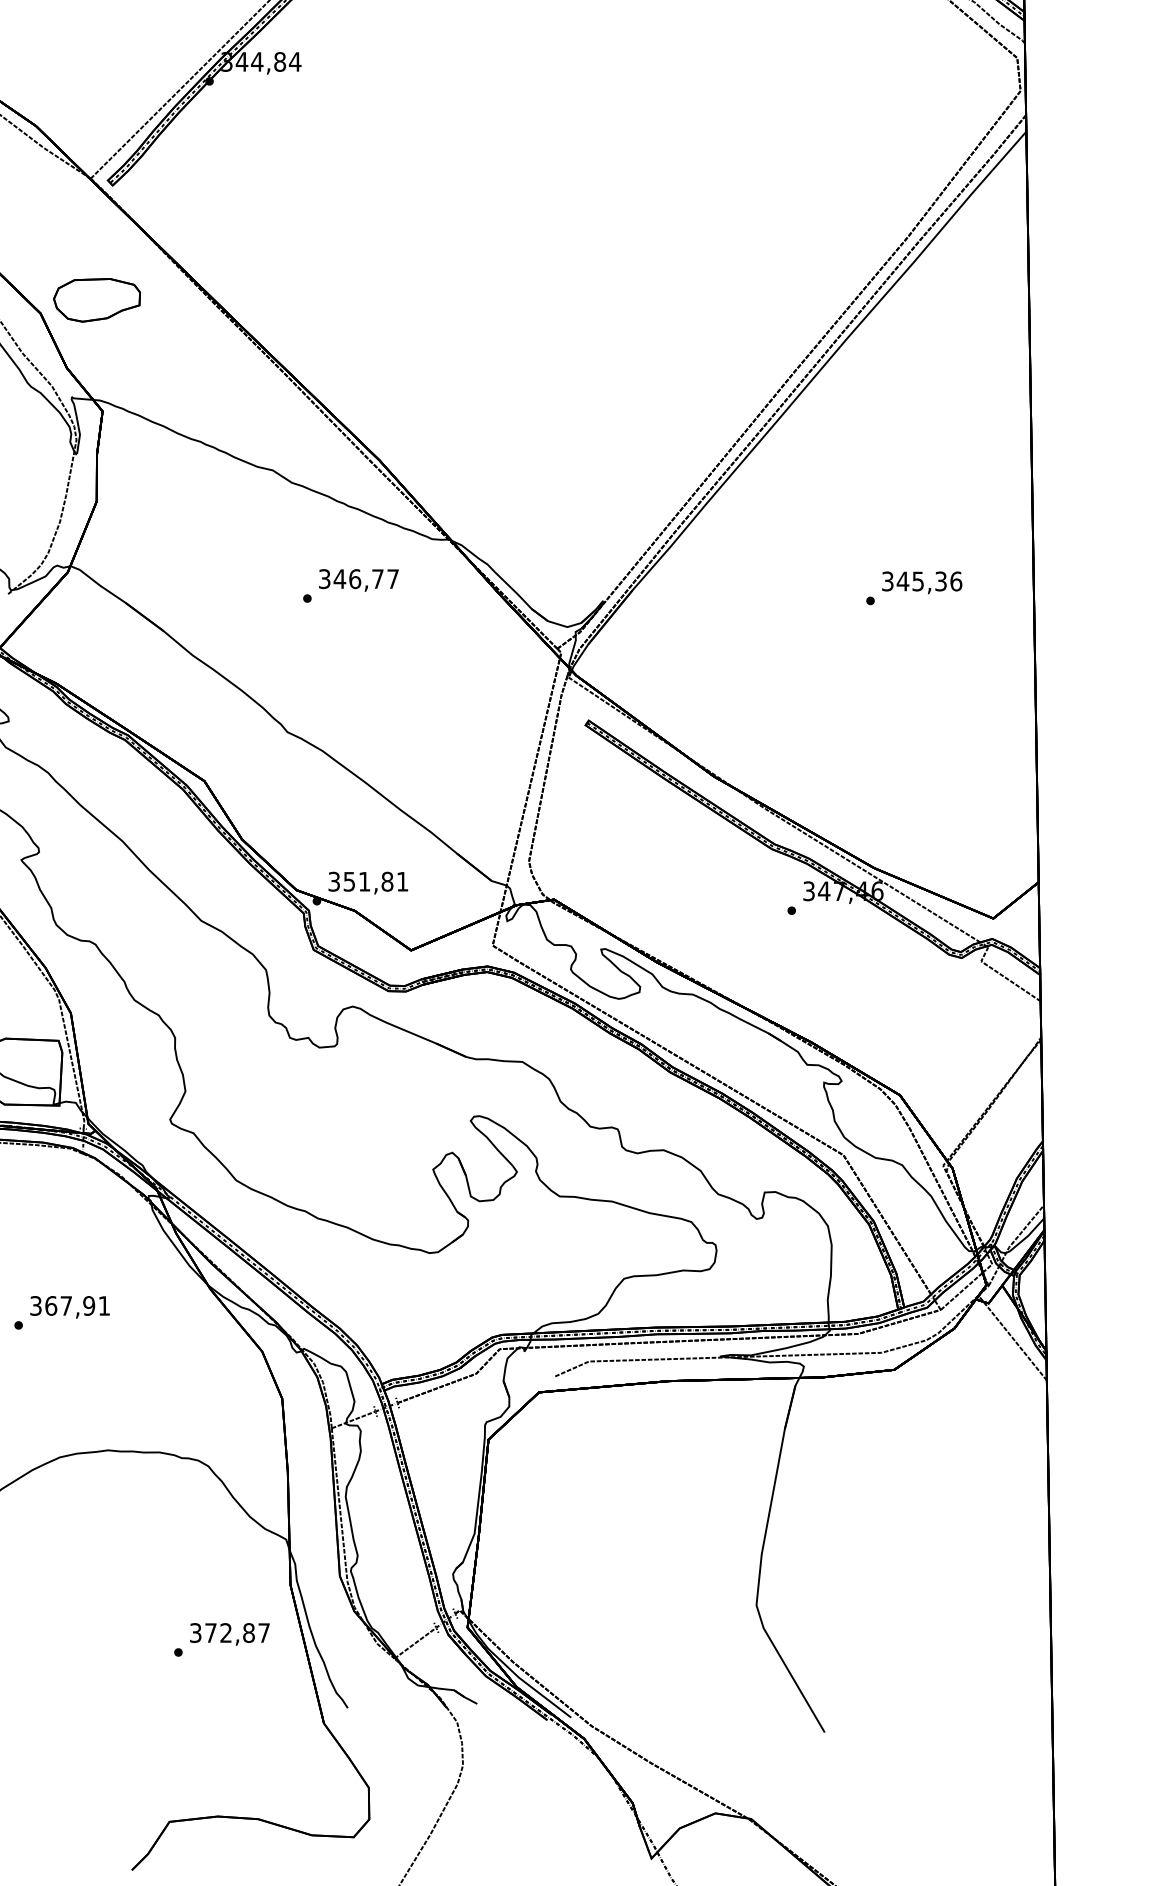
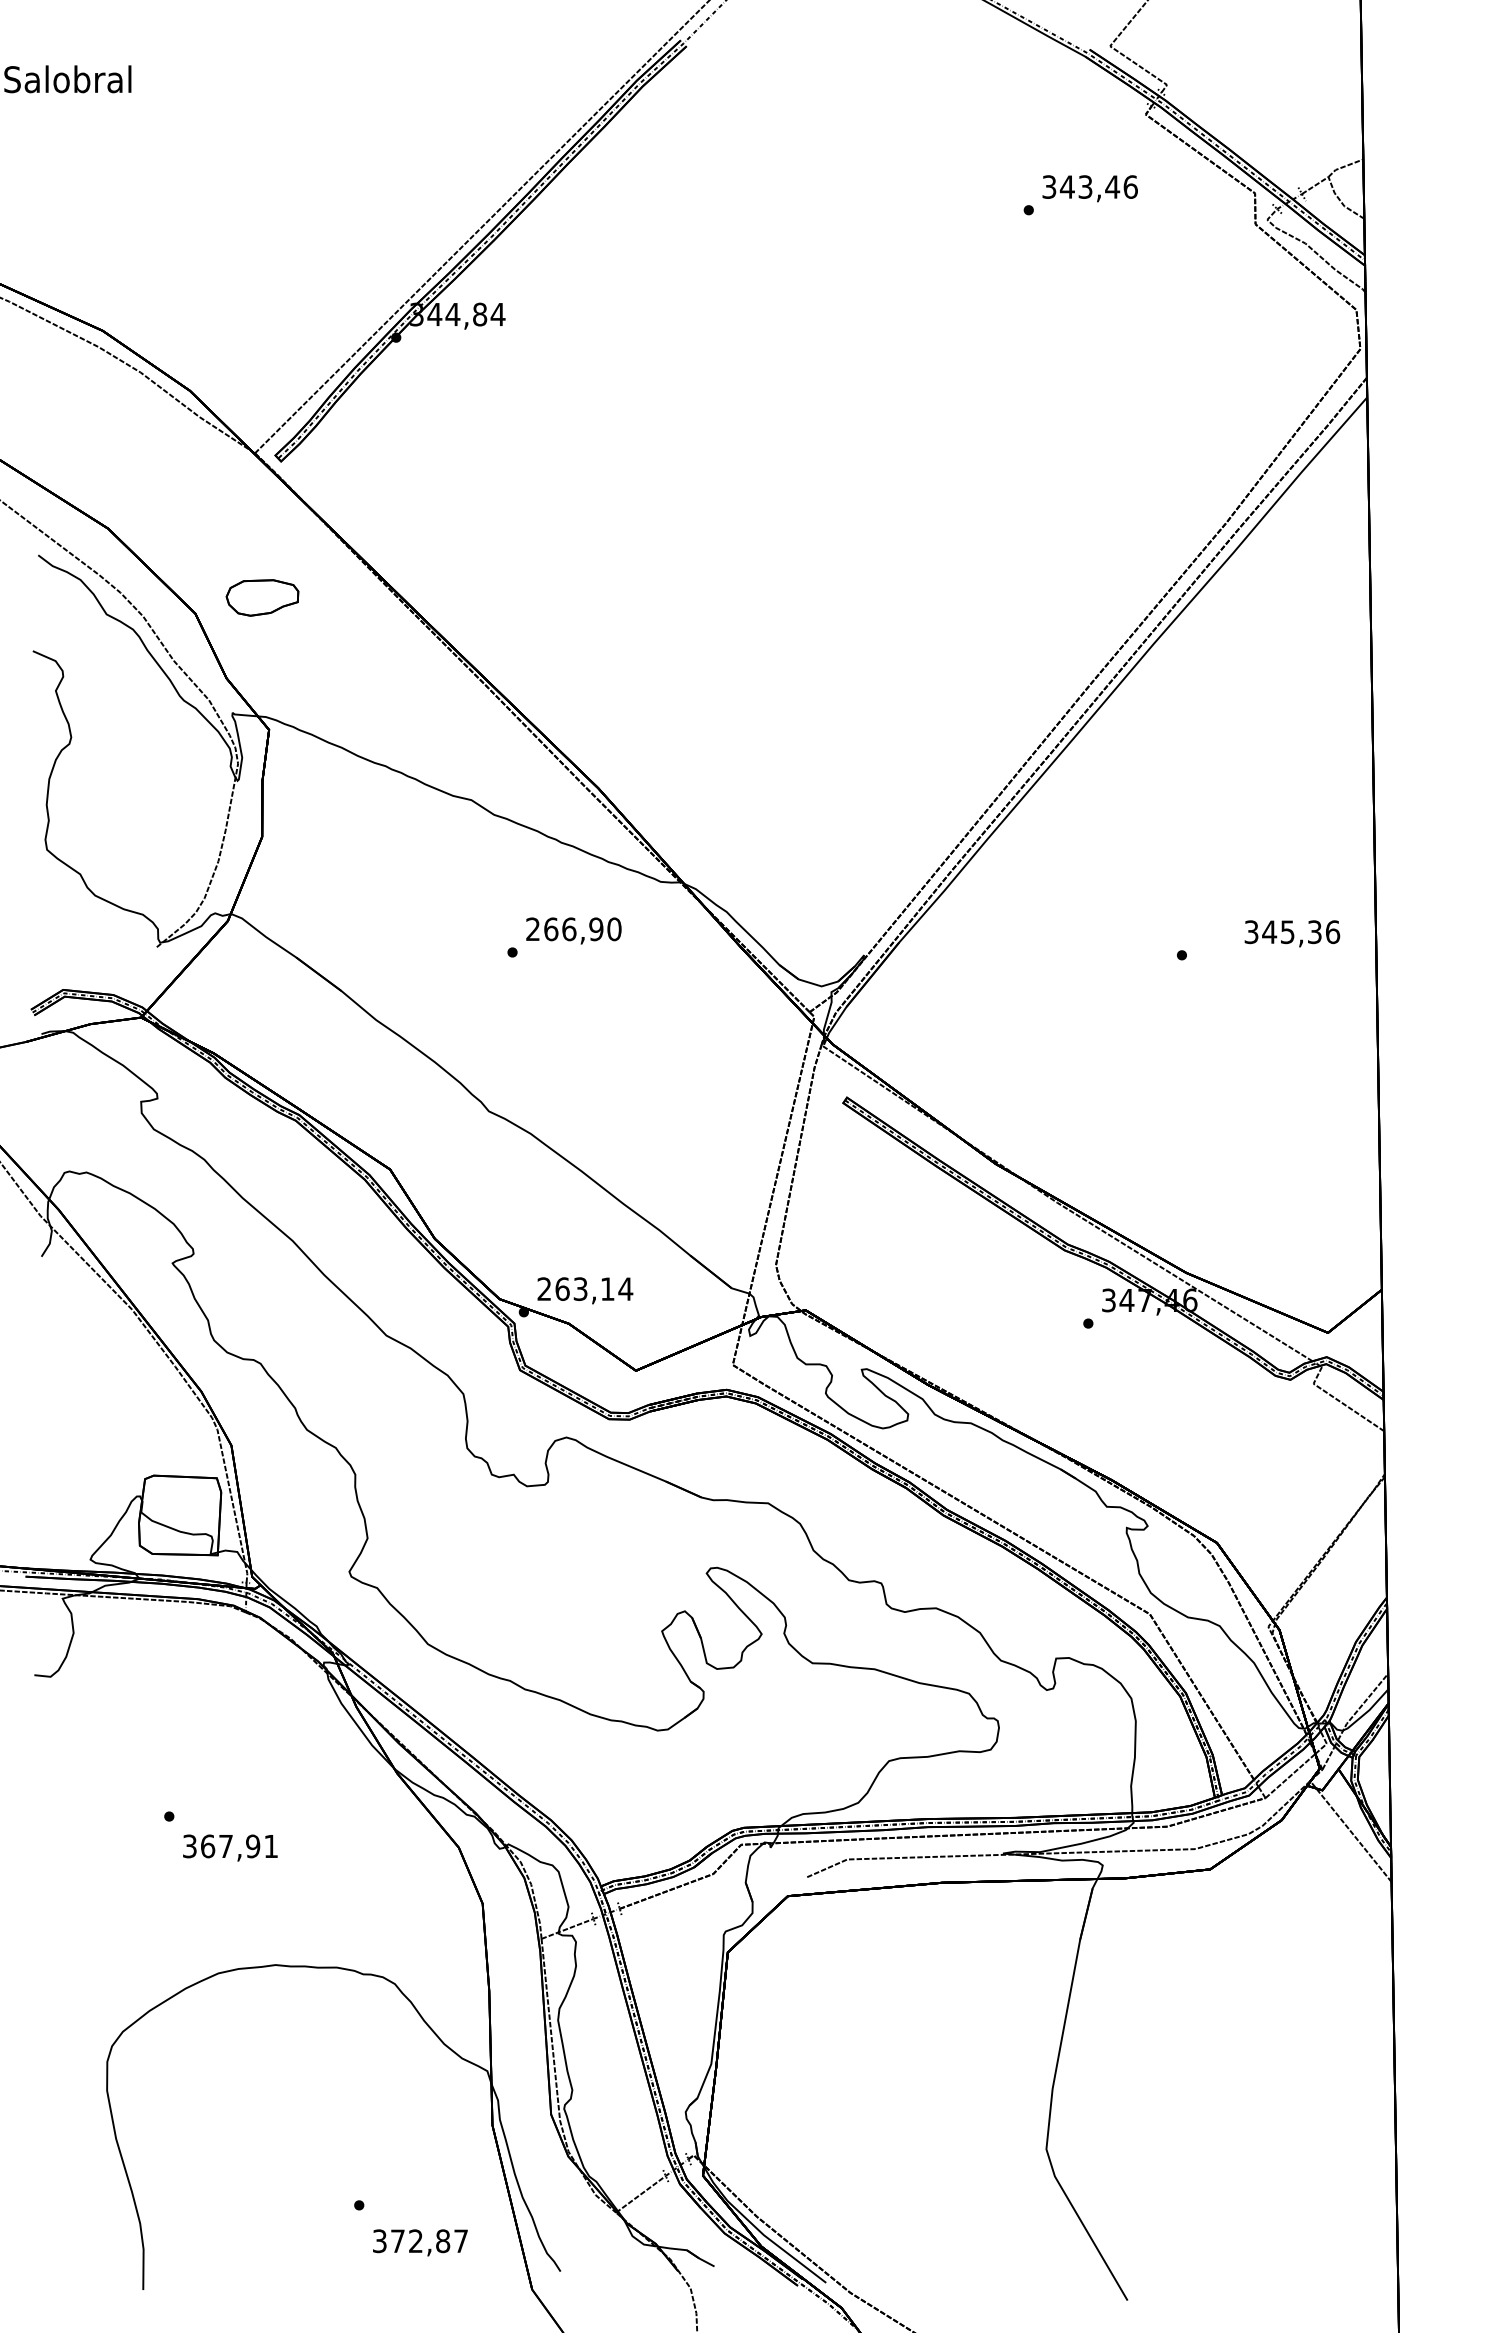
part: (97, 299) -> (262, 597), size x0.7
text: (358, 579) -> (573, 929), 346,77 -> 266,90
text: (922, 582) -> (1292, 933), moved
text: (368, 882) -> (585, 1289), 351,81 -> 263,14
text: (70, 1306) -> (230, 1847), moved
text: (229, 1634) -> (420, 2242), moved

